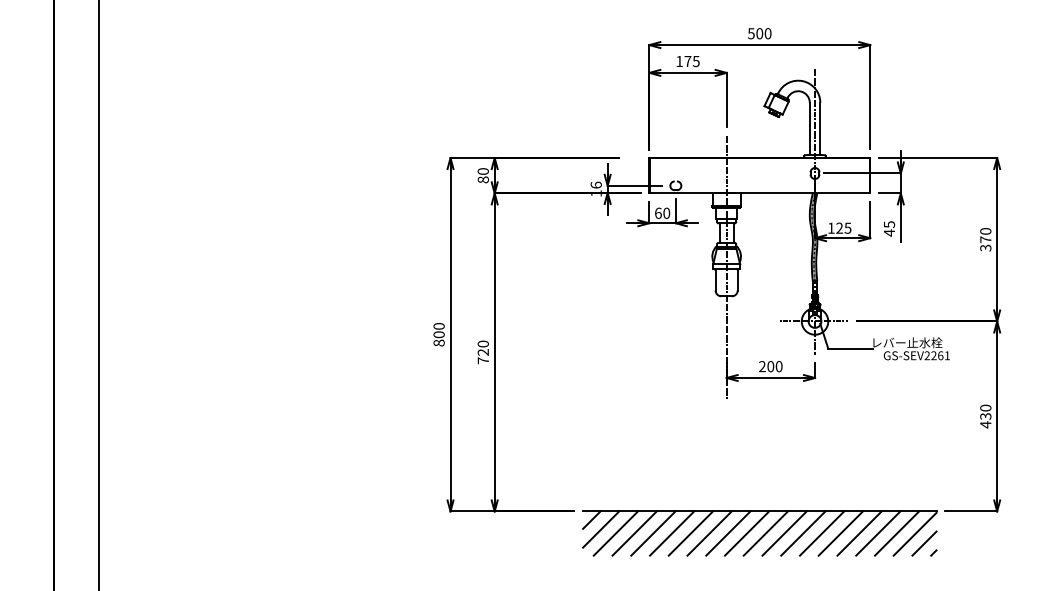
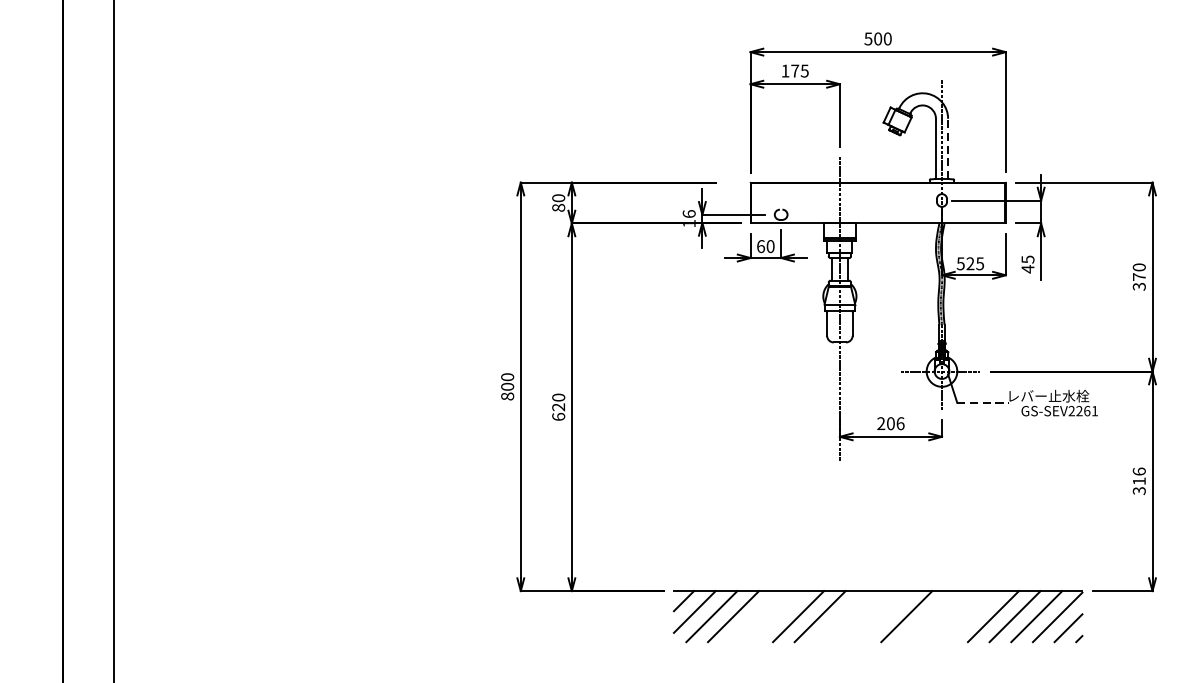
line: (820, 128) -> (948, 148), solid -> dashed
text: (830, 227) -> (959, 262), 125 -> 525
line: (851, 348) -> (984, 402), solid -> dashed
text: (482, 360) -> (557, 416), 720 -> 620
text: (778, 366) -> (899, 423), 200 -> 206
text: (985, 416) -> (1139, 481), 430 -> 316
line: (653, 533) -> (755, 616), removed
line: (672, 533) -> (777, 616), removed
line: (728, 533) -> (842, 616), removed
line: (746, 533) -> (862, 616), removed
line: (765, 533) -> (884, 616), removed
line: (803, 533) -> (928, 616), removed
line: (822, 533) -> (950, 616), removed
line: (840, 533) -> (971, 616), removed

